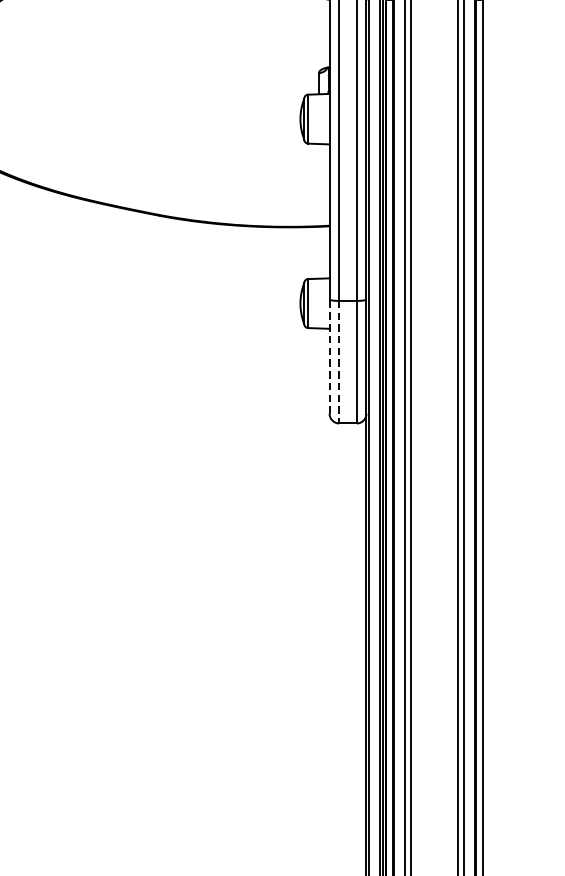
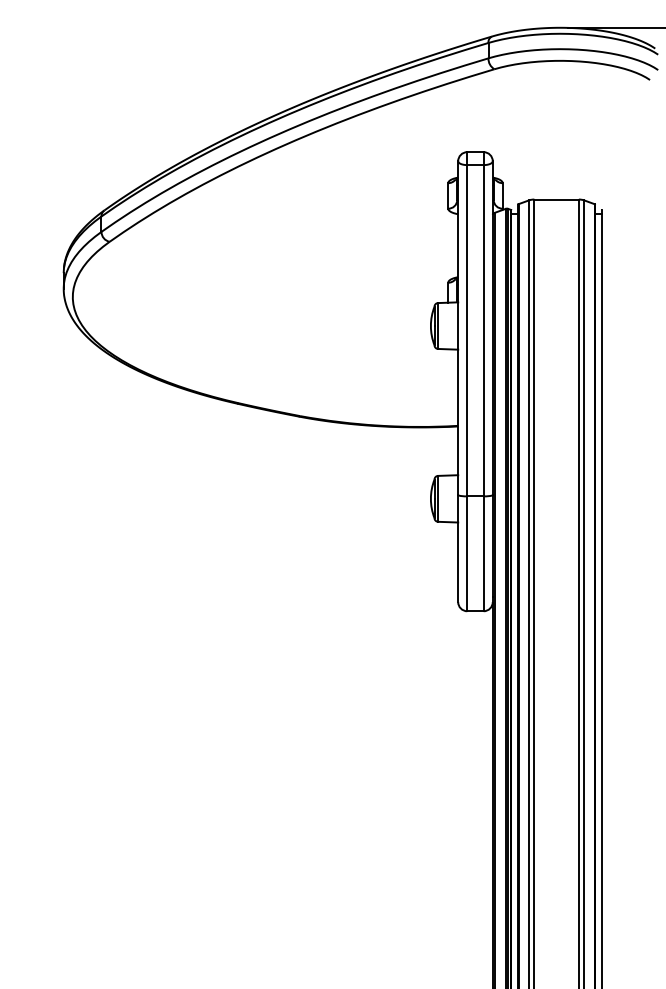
line: (329, 356) -> (458, 548), dashed -> solid
line: (339, 362) -> (467, 554), dashed -> solid

